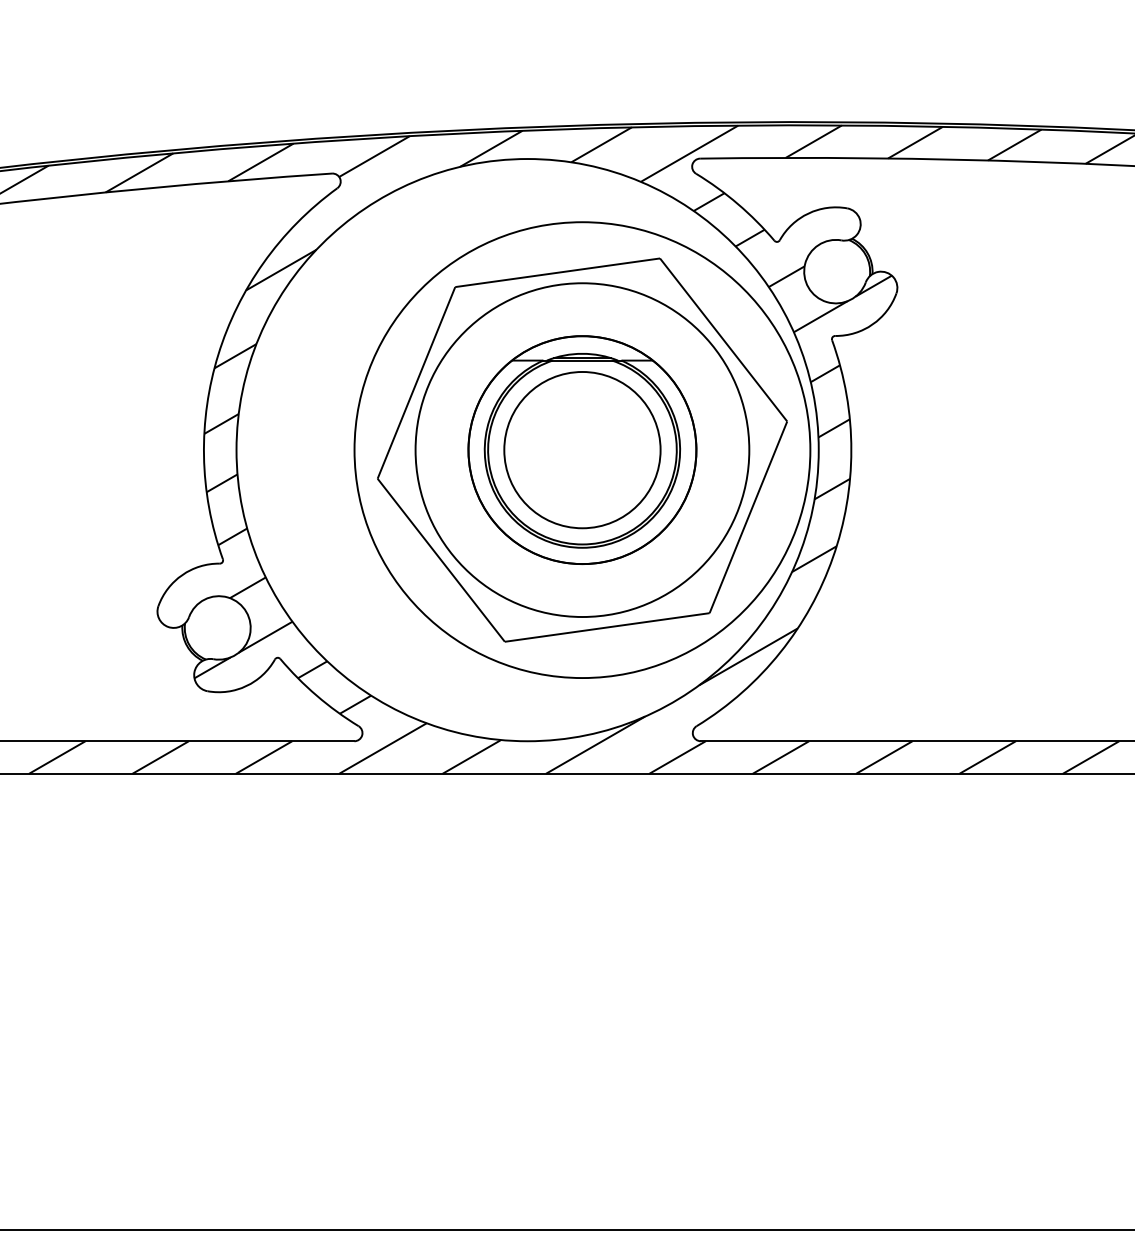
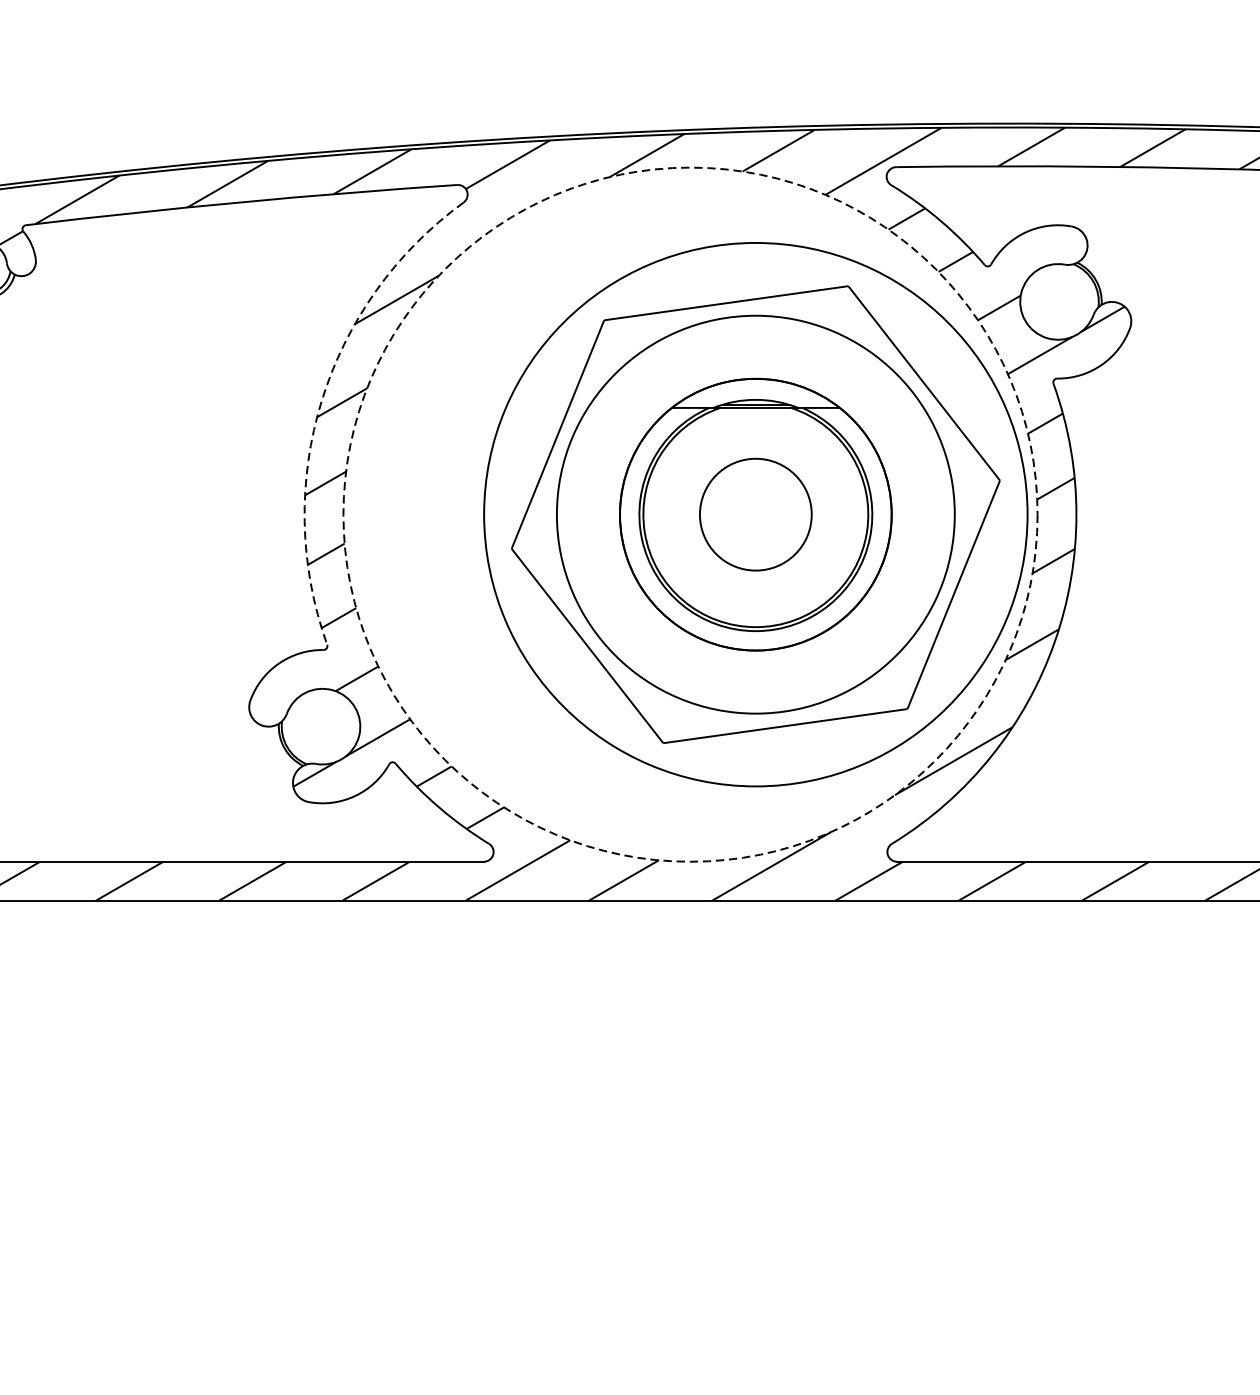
arc: (218, 354) -> (321, 400), solid -> dashed
circle: (582, 449) -> (755, 513), size x0.6
circle: (527, 450) -> (690, 515), solid -> dashed

